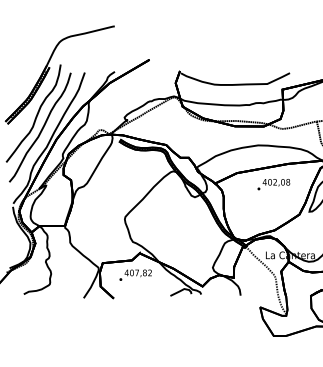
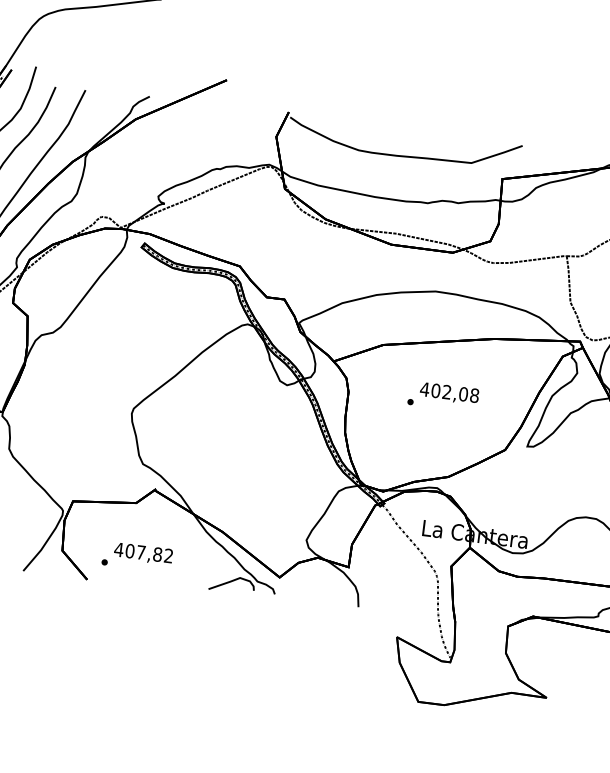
text: (273, 184) -> (442, 396), moved
text: (135, 274) -> (137, 555), moved

